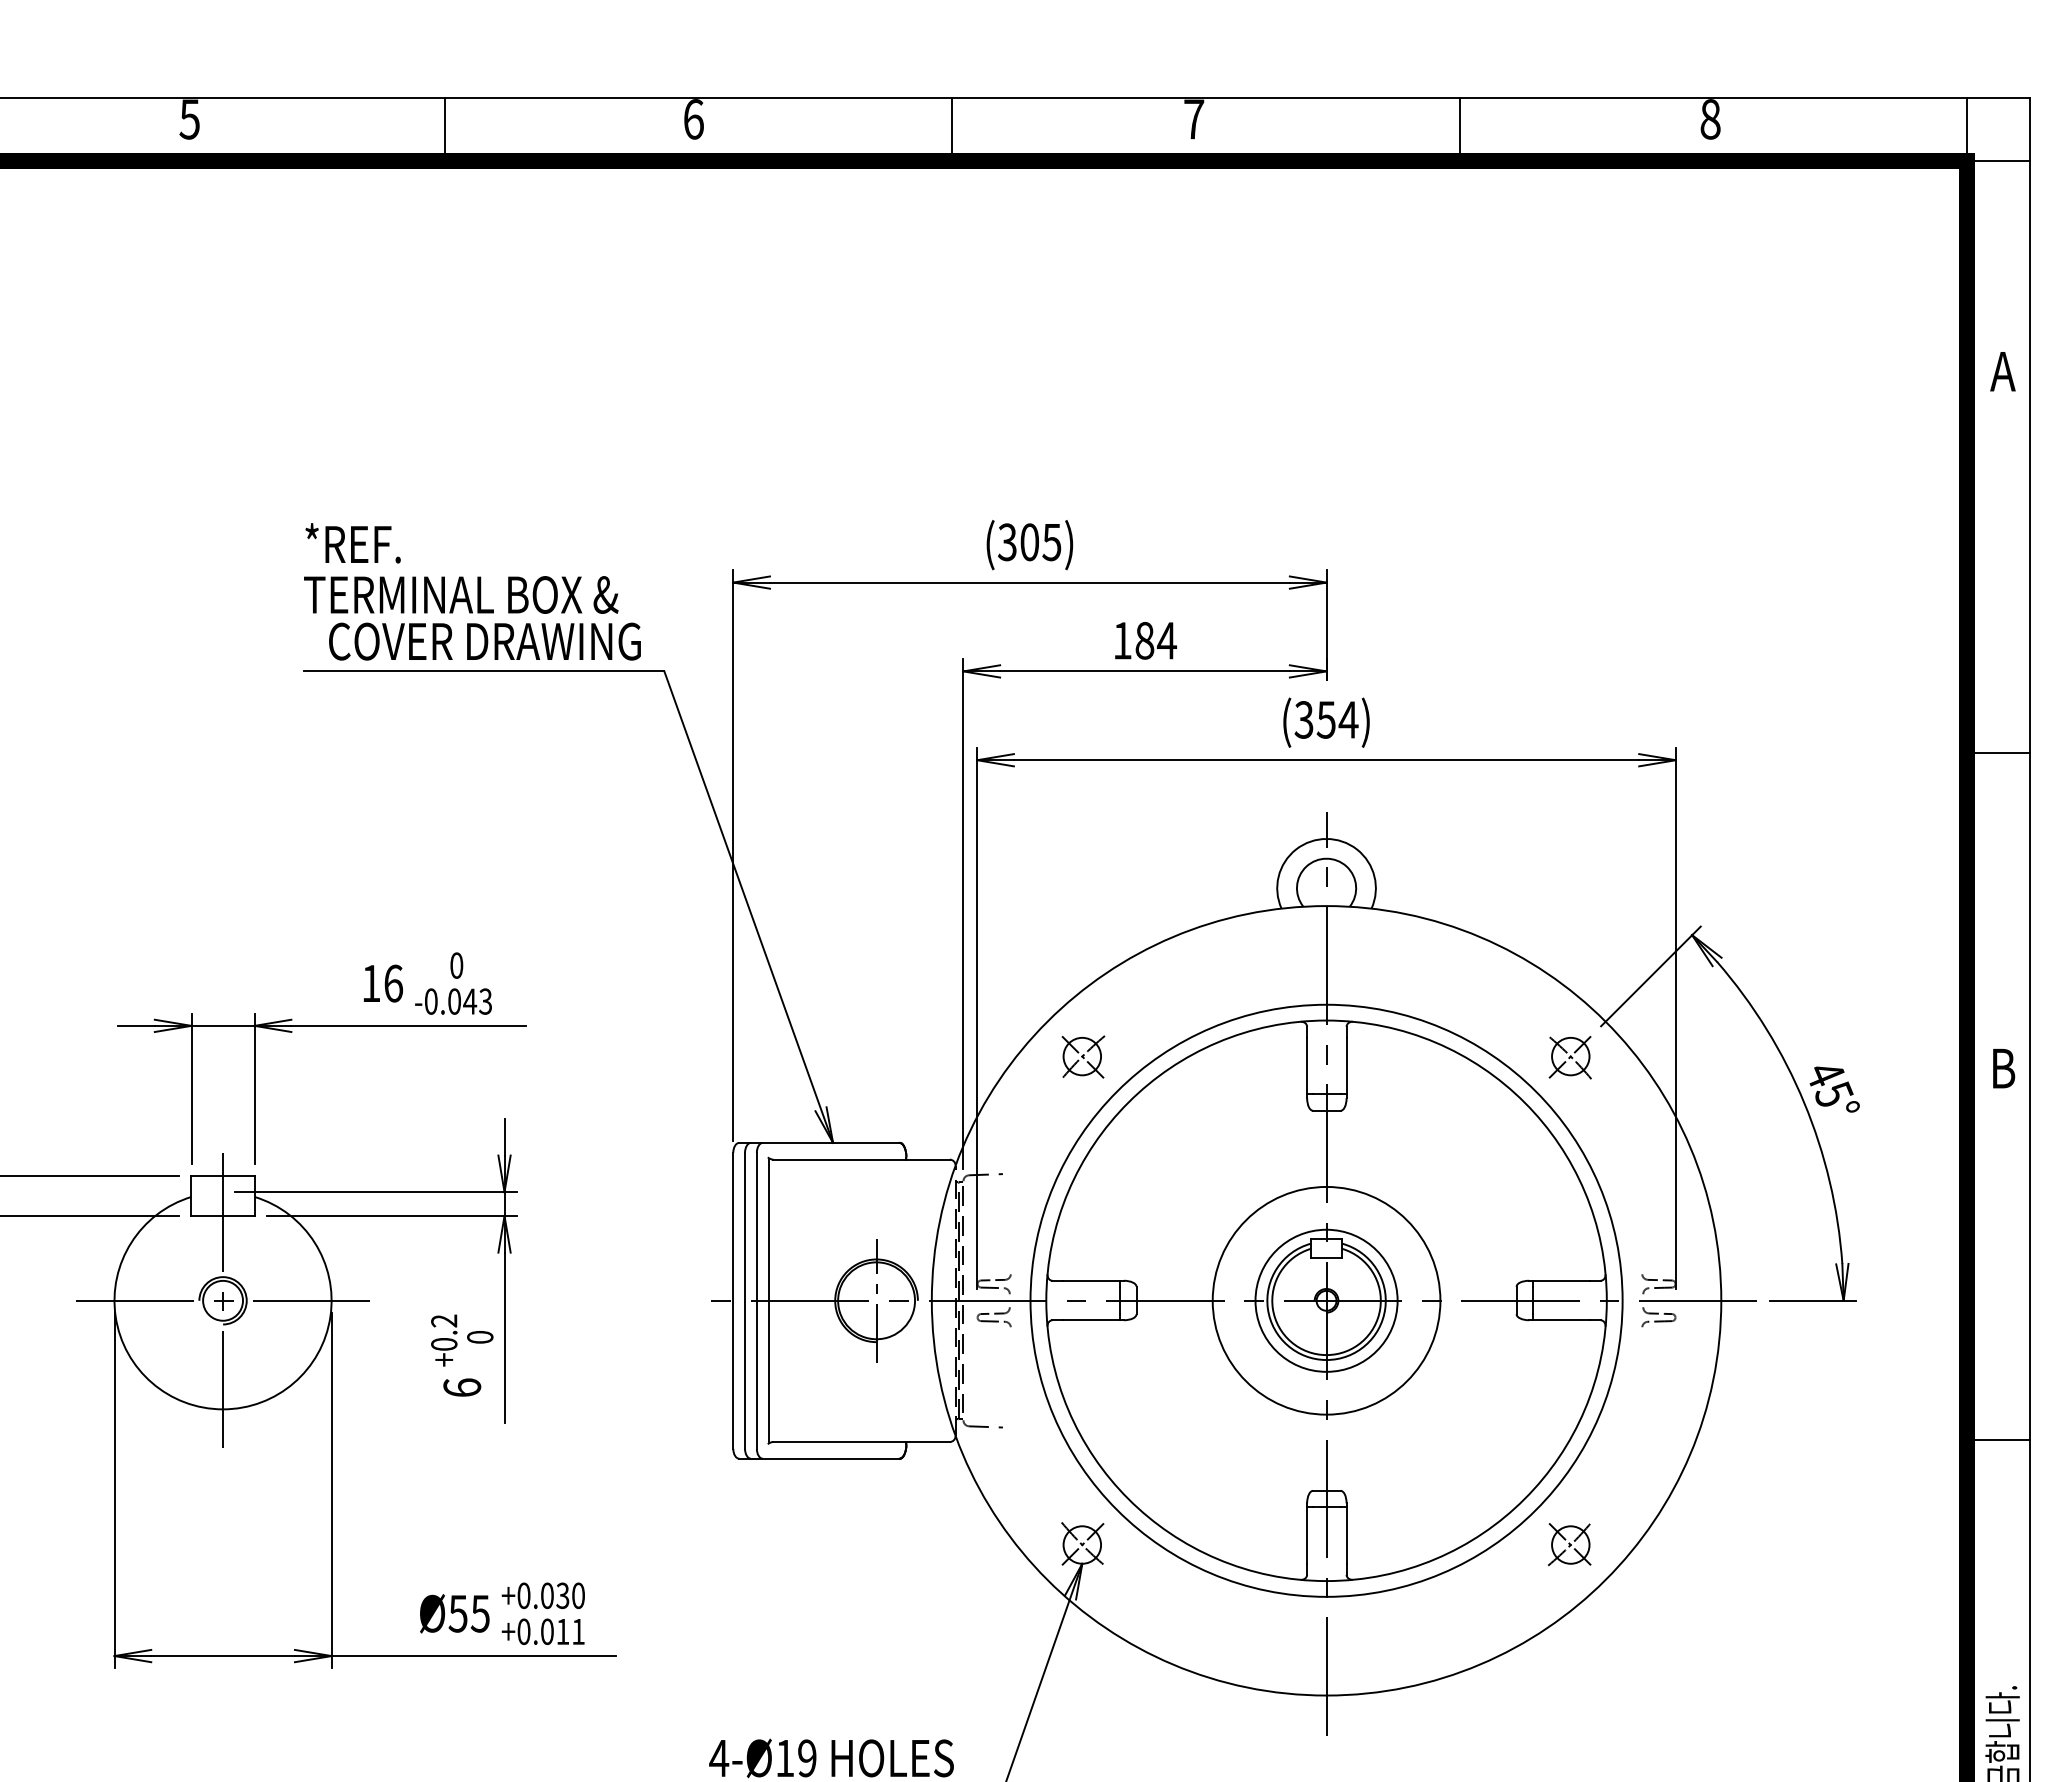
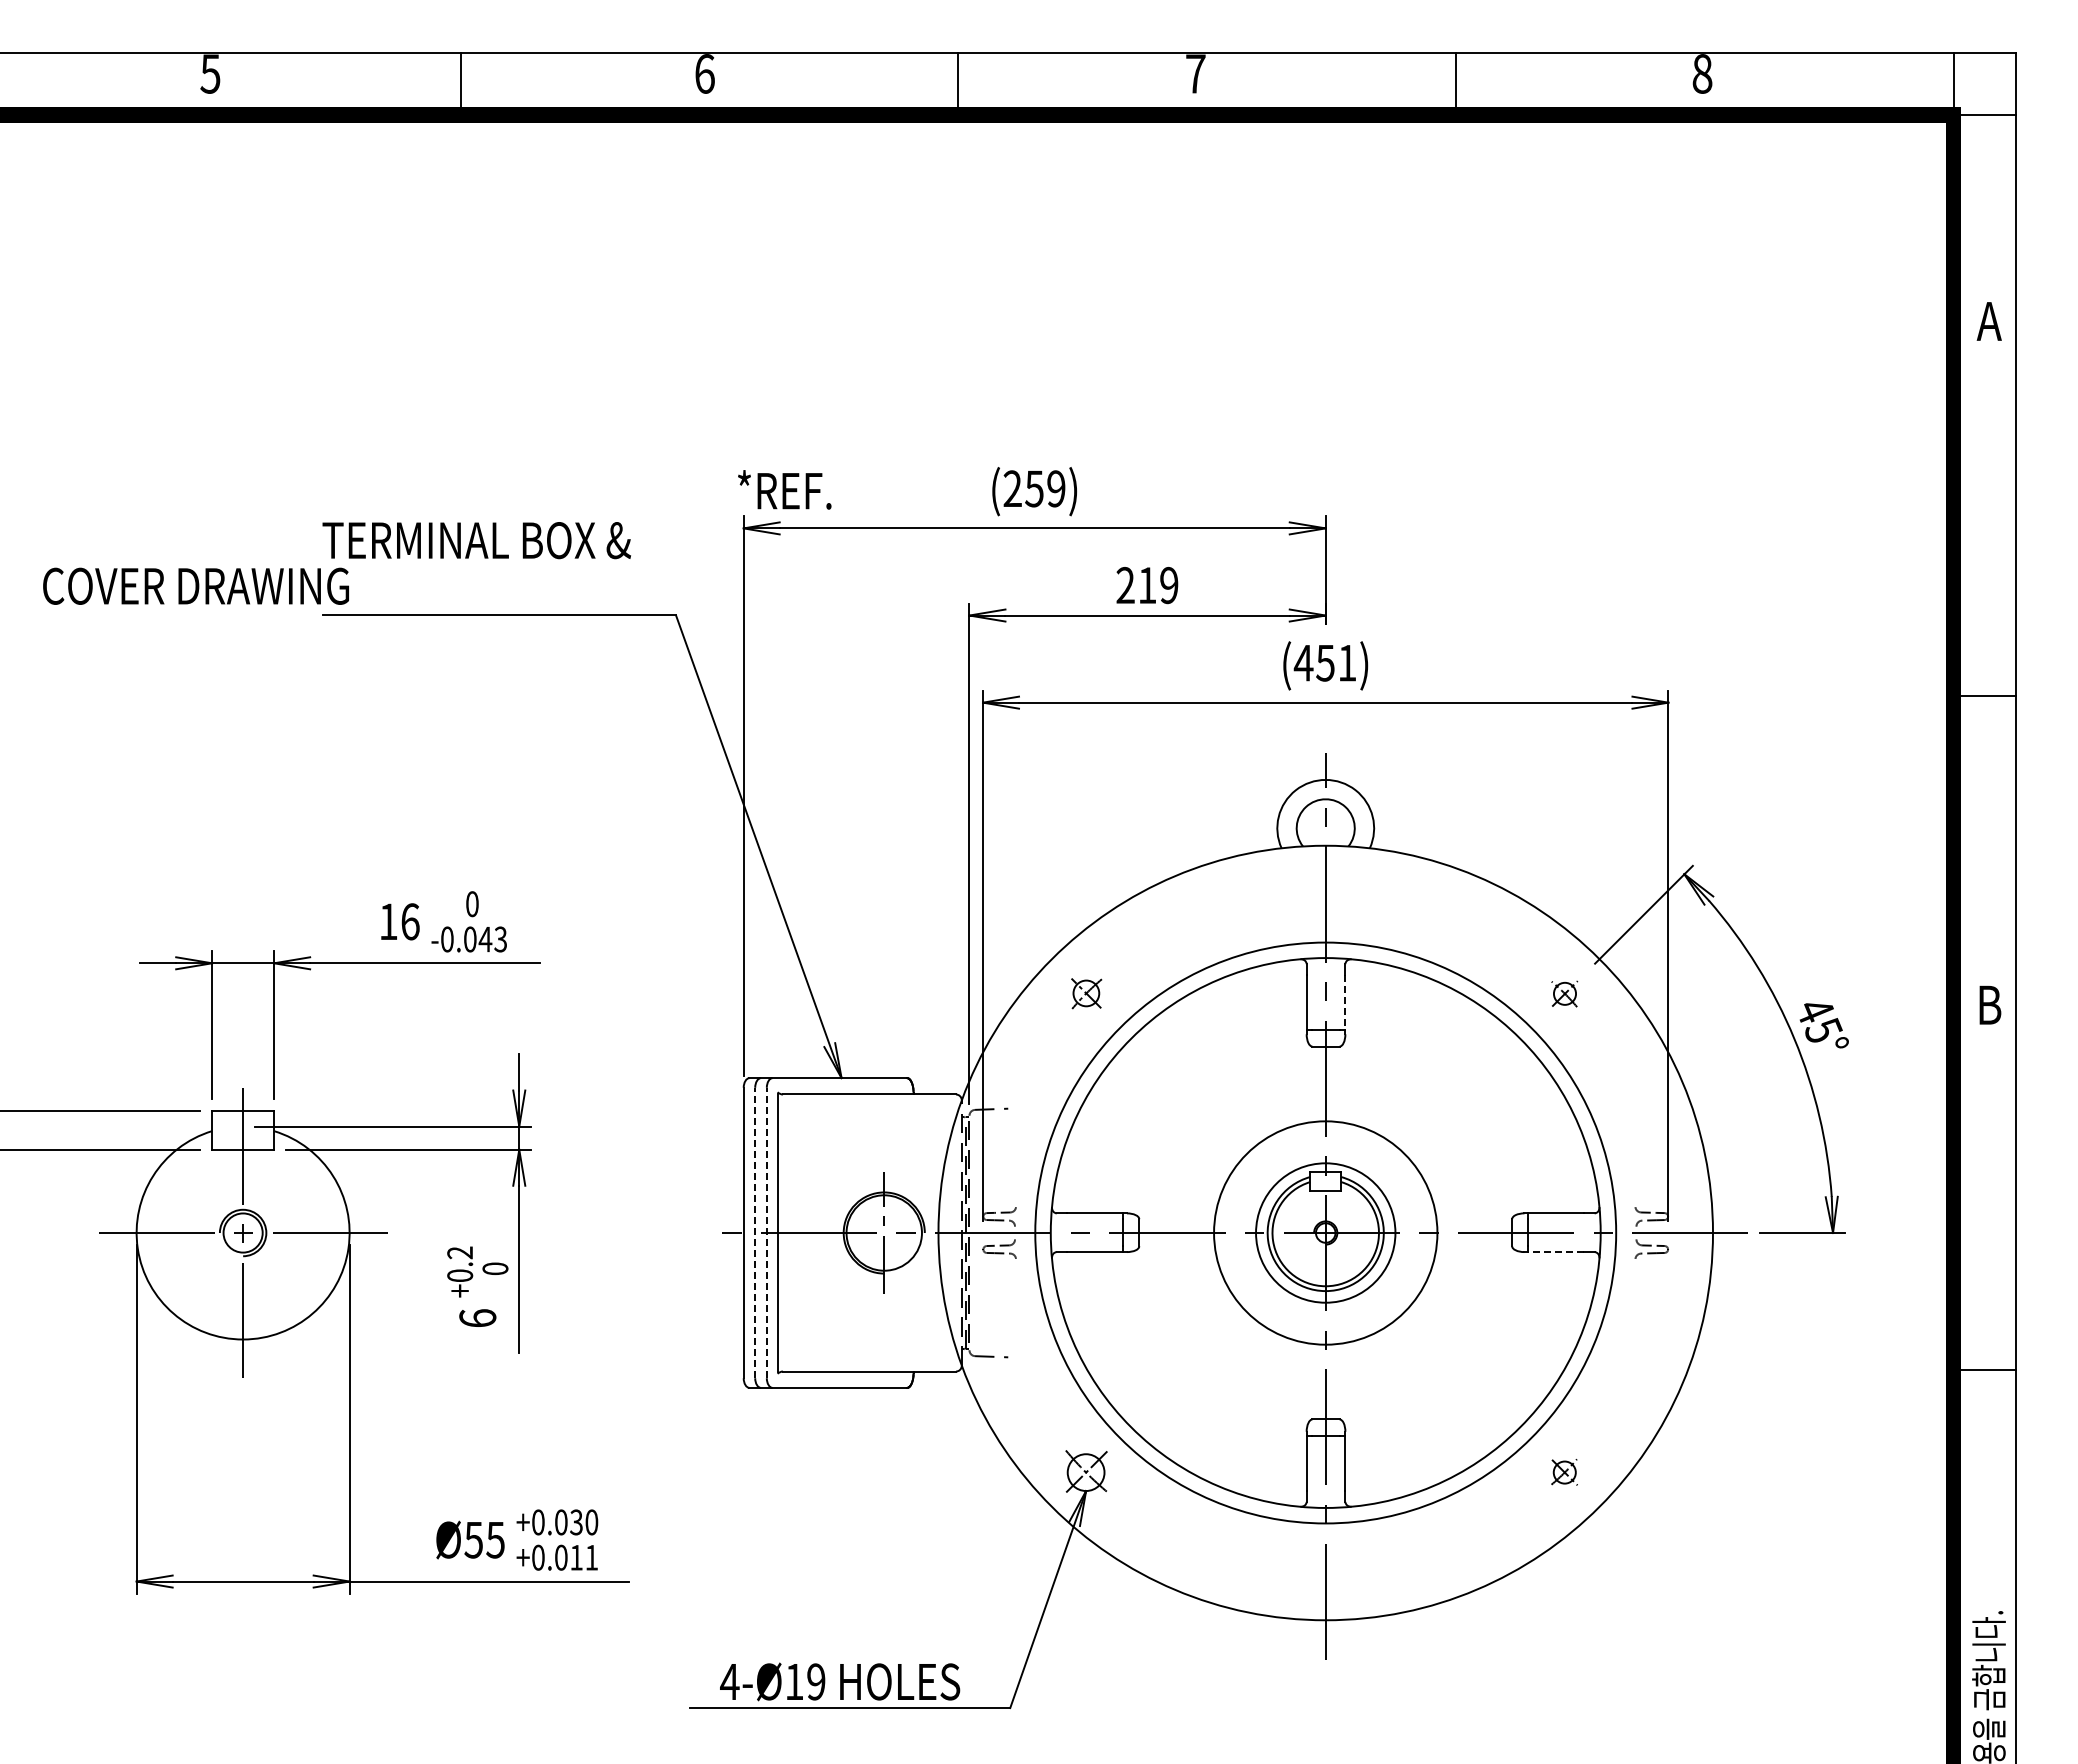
text: (1029, 541) -> (1034, 488), (305) -> (259)
text: (352, 542) -> (784, 489), moved
text: (484, 640) -> (195, 585), moved
text: (1144, 640) -> (1147, 585), 184 -> 219
text: (1326, 719) -> (1325, 662), (354) -> (451)
part: (1082, 1056) -> (1086, 993), size x0.7
part: (1569, 1057) -> (1564, 994), size x0.6
line: (1346, 1065) -> (1345, 1002), solid -> dashed
line: (745, 1300) -> (755, 1232), solid -> dashed
line: (756, 1300) -> (766, 1232), solid -> dashed
line: (1561, 1320) -> (1556, 1252), solid -> dashed
part: (1568, 1544) -> (1563, 1472), size x0.6

